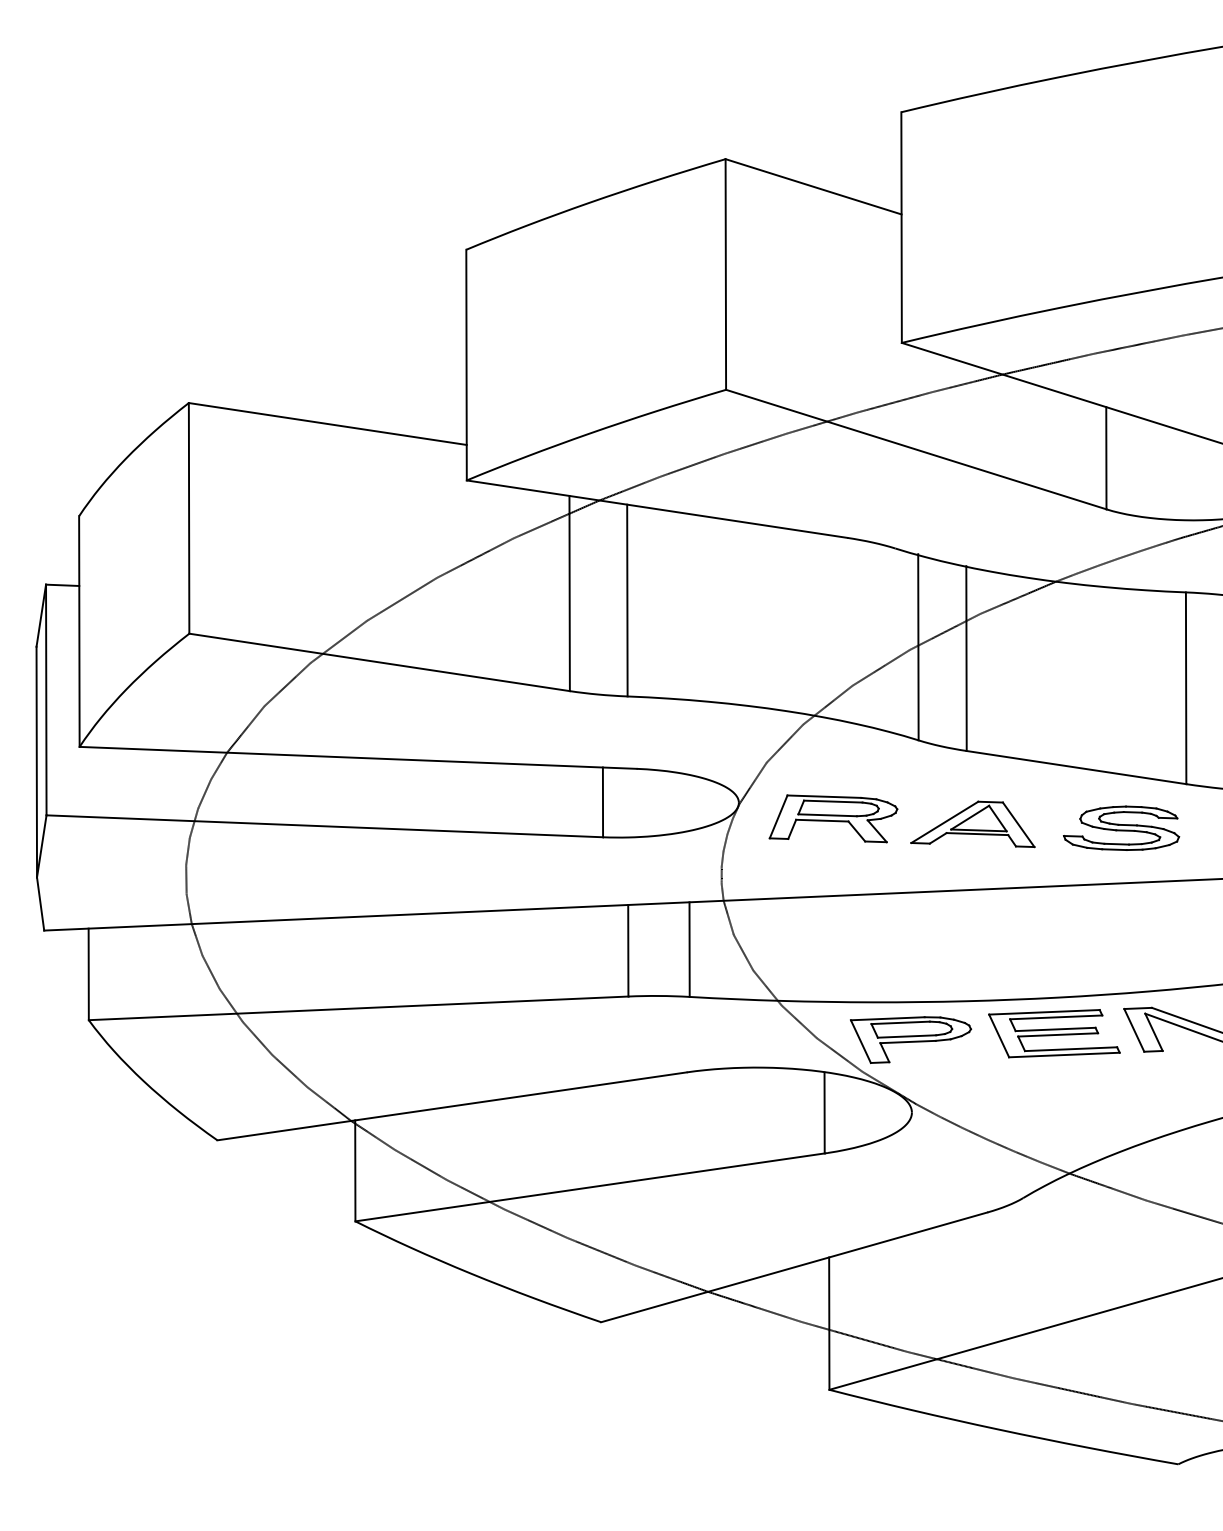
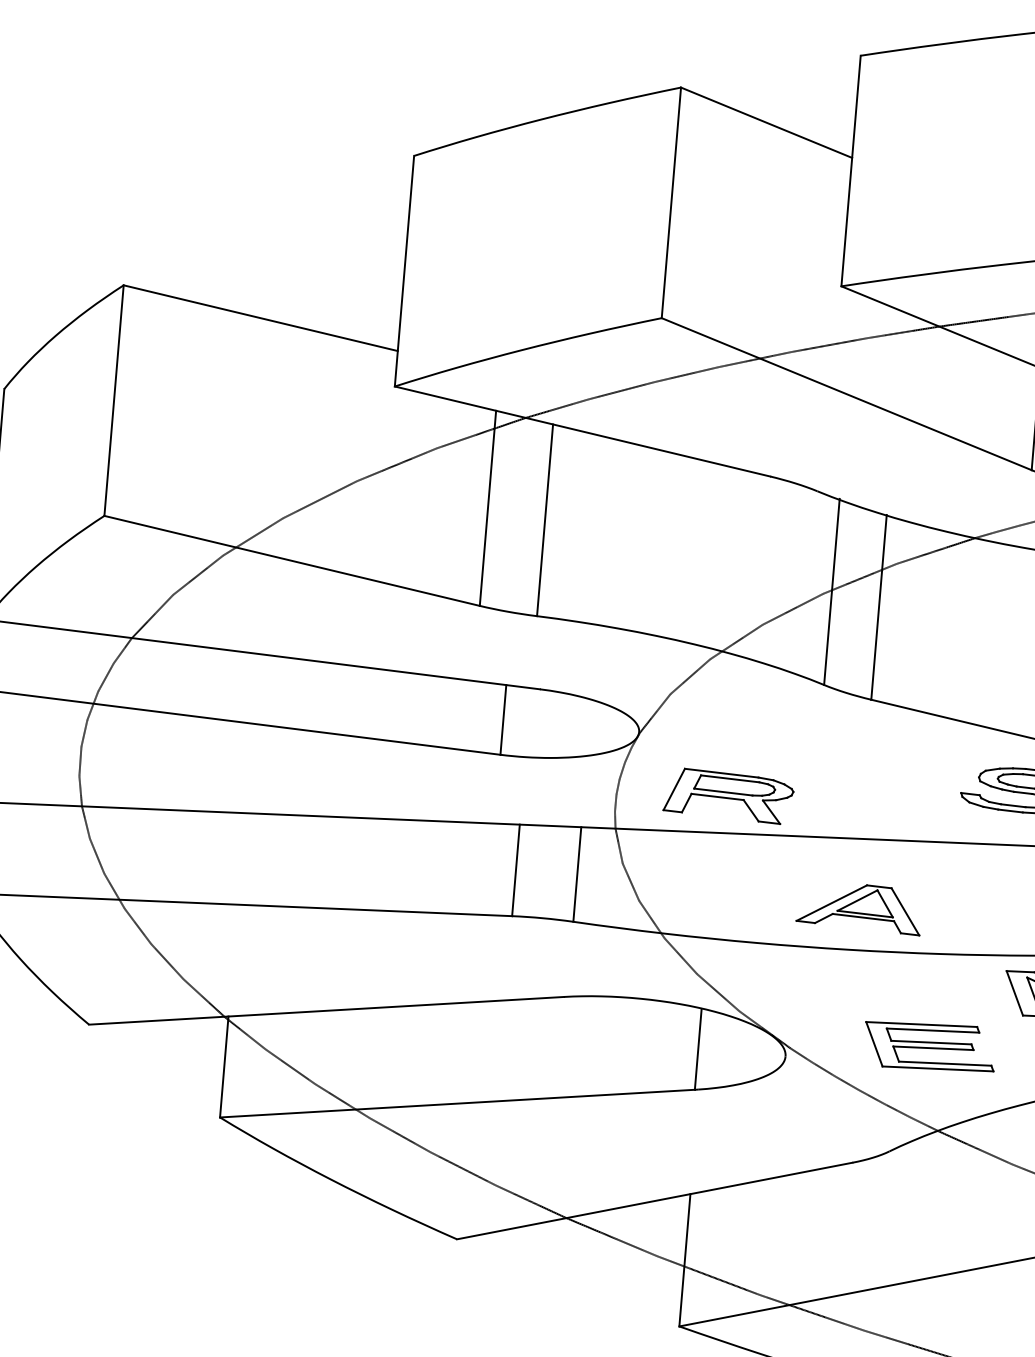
part: (833, 818) -> (728, 795), moved
part: (972, 824) -> (859, 907), moved
part: (1054, 1033) -> (929, 1046), moved
part: (911, 1039) -> (791, 983), removed

